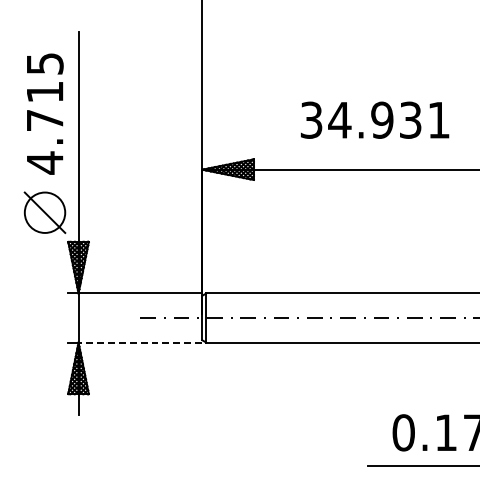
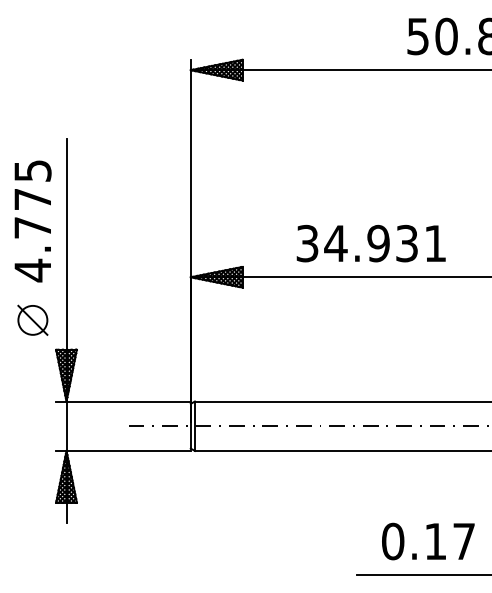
text: (44, 92) -> (32, 199), 4.715 -> 4.775
text: (374, 120) -> (370, 243), moved
part: (44, 211) -> (32, 319), size x0.71
line: (140, 342) -> (128, 450), dashed -> solid

